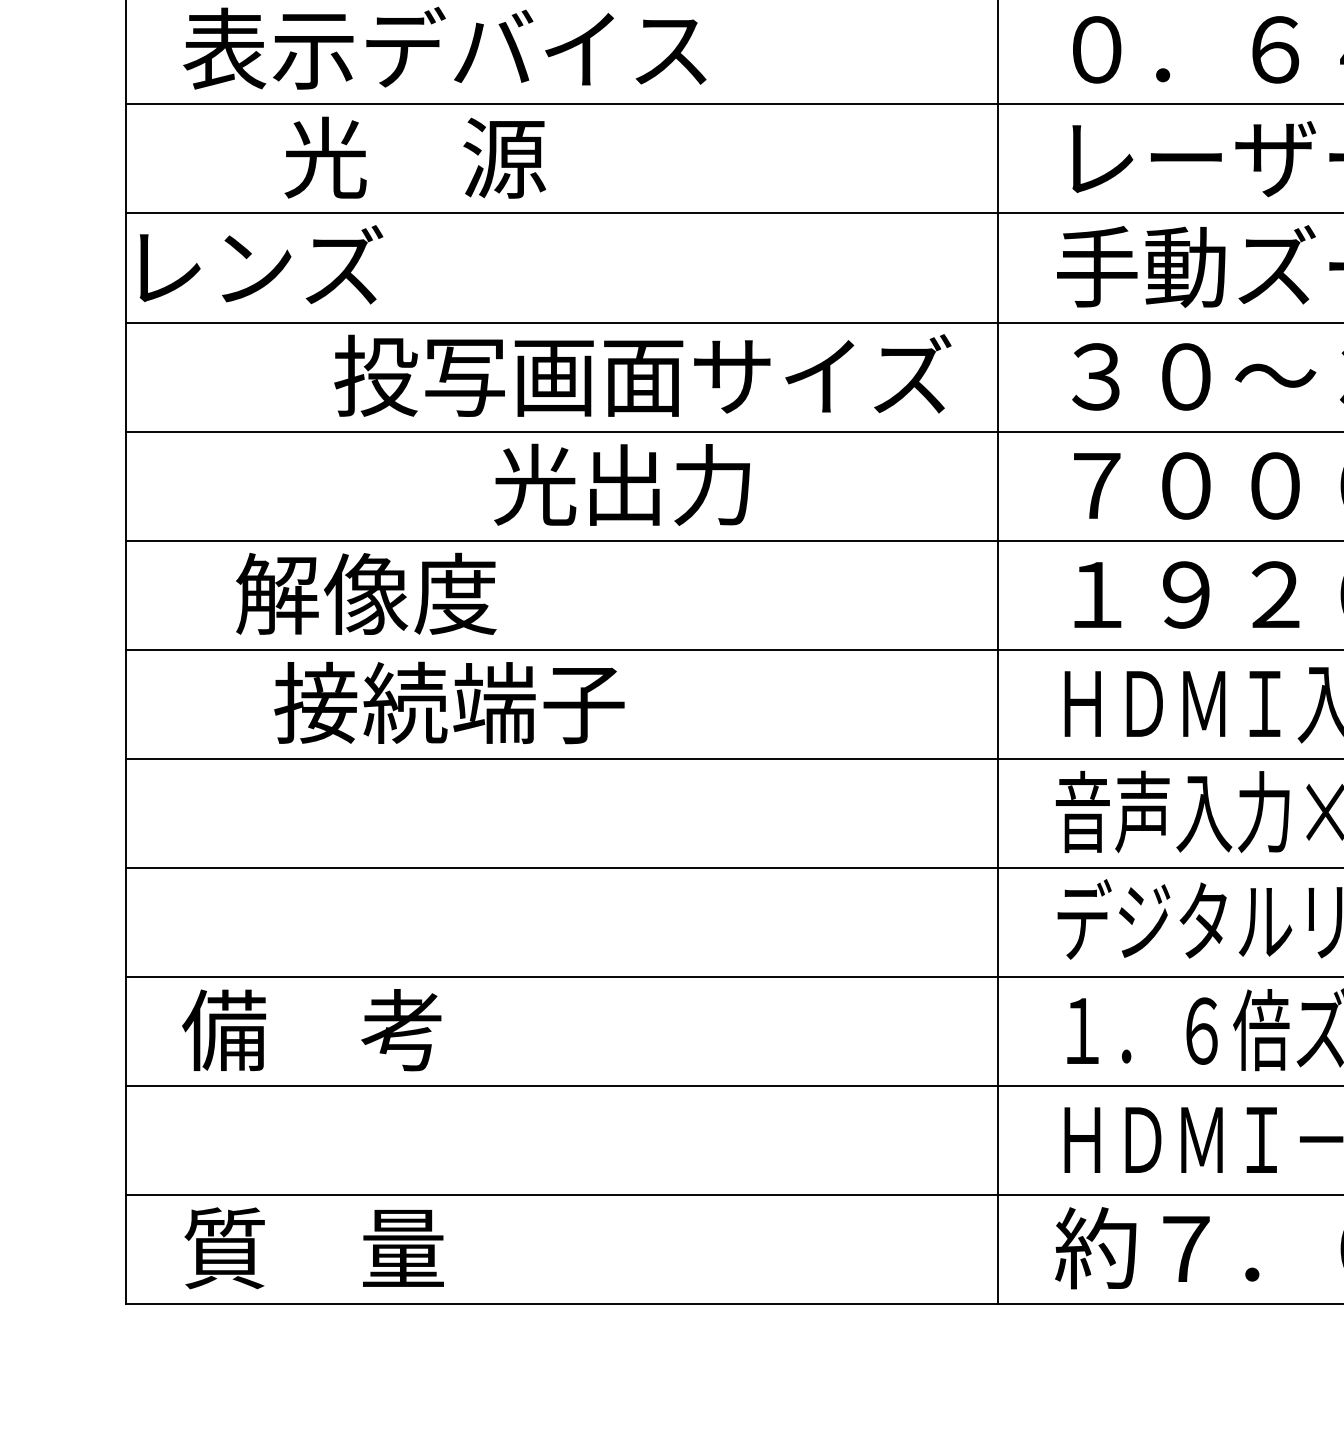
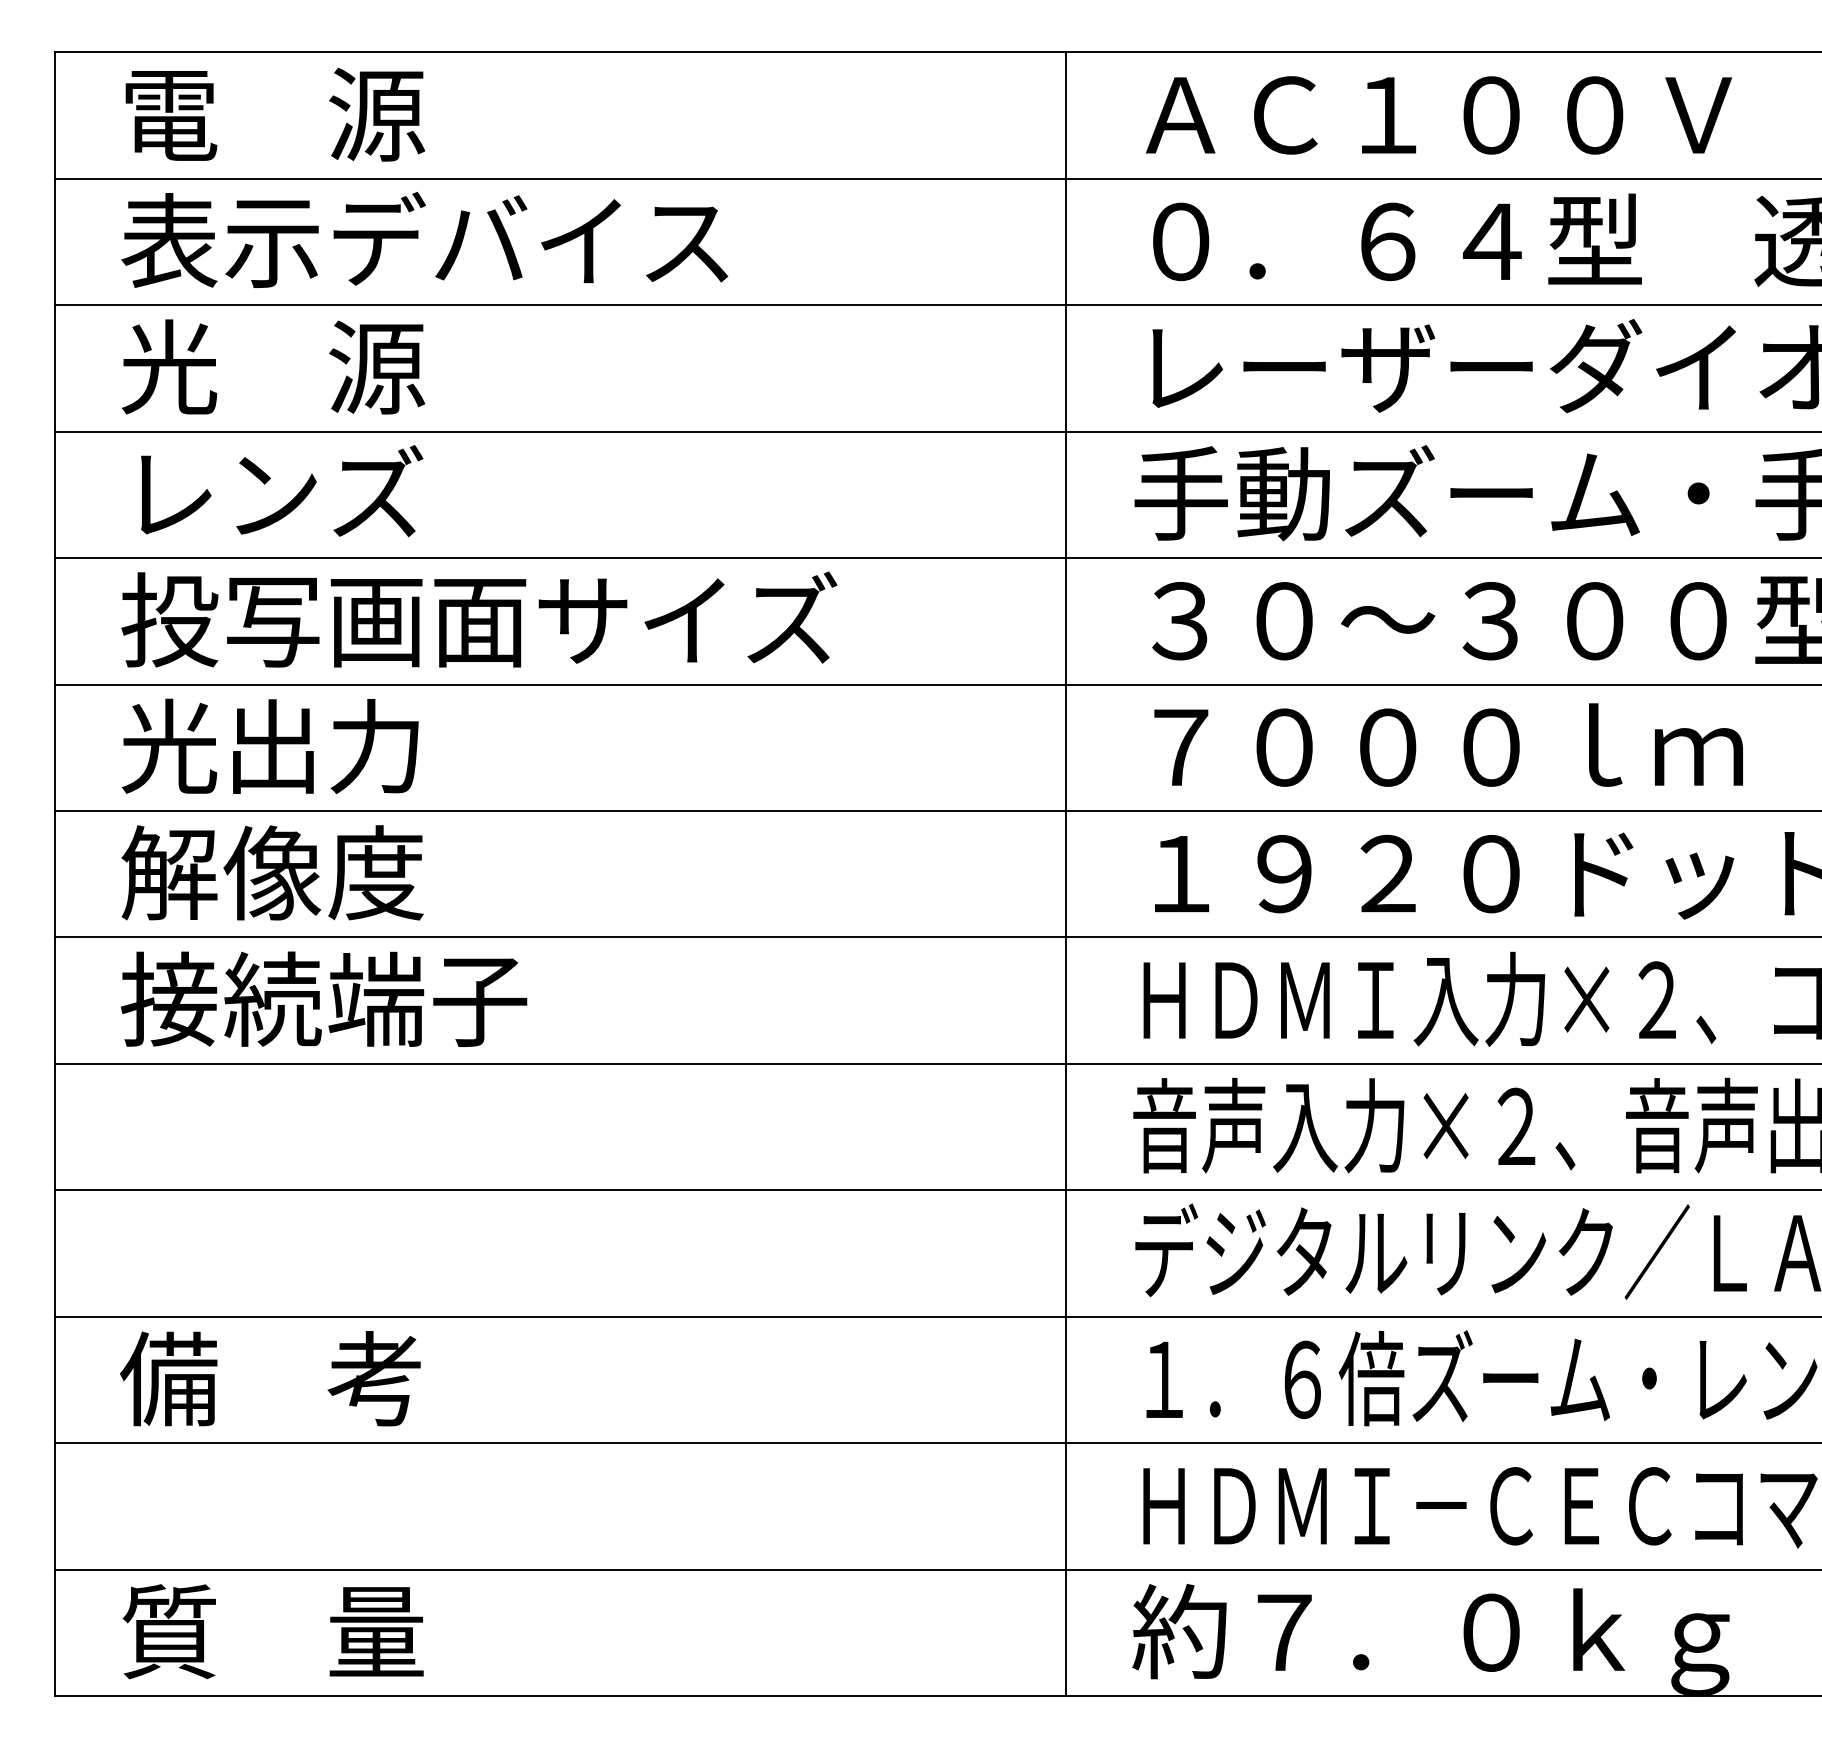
text: (414, 157) -> (272, 366), moved
text: (261, 265) -> (282, 491), moved
text: (642, 375) -> (479, 619), moved
text: (621, 484) -> (269, 746), moved
text: (366, 593) -> (272, 872), moved
text: (448, 702) -> (323, 998), moved

